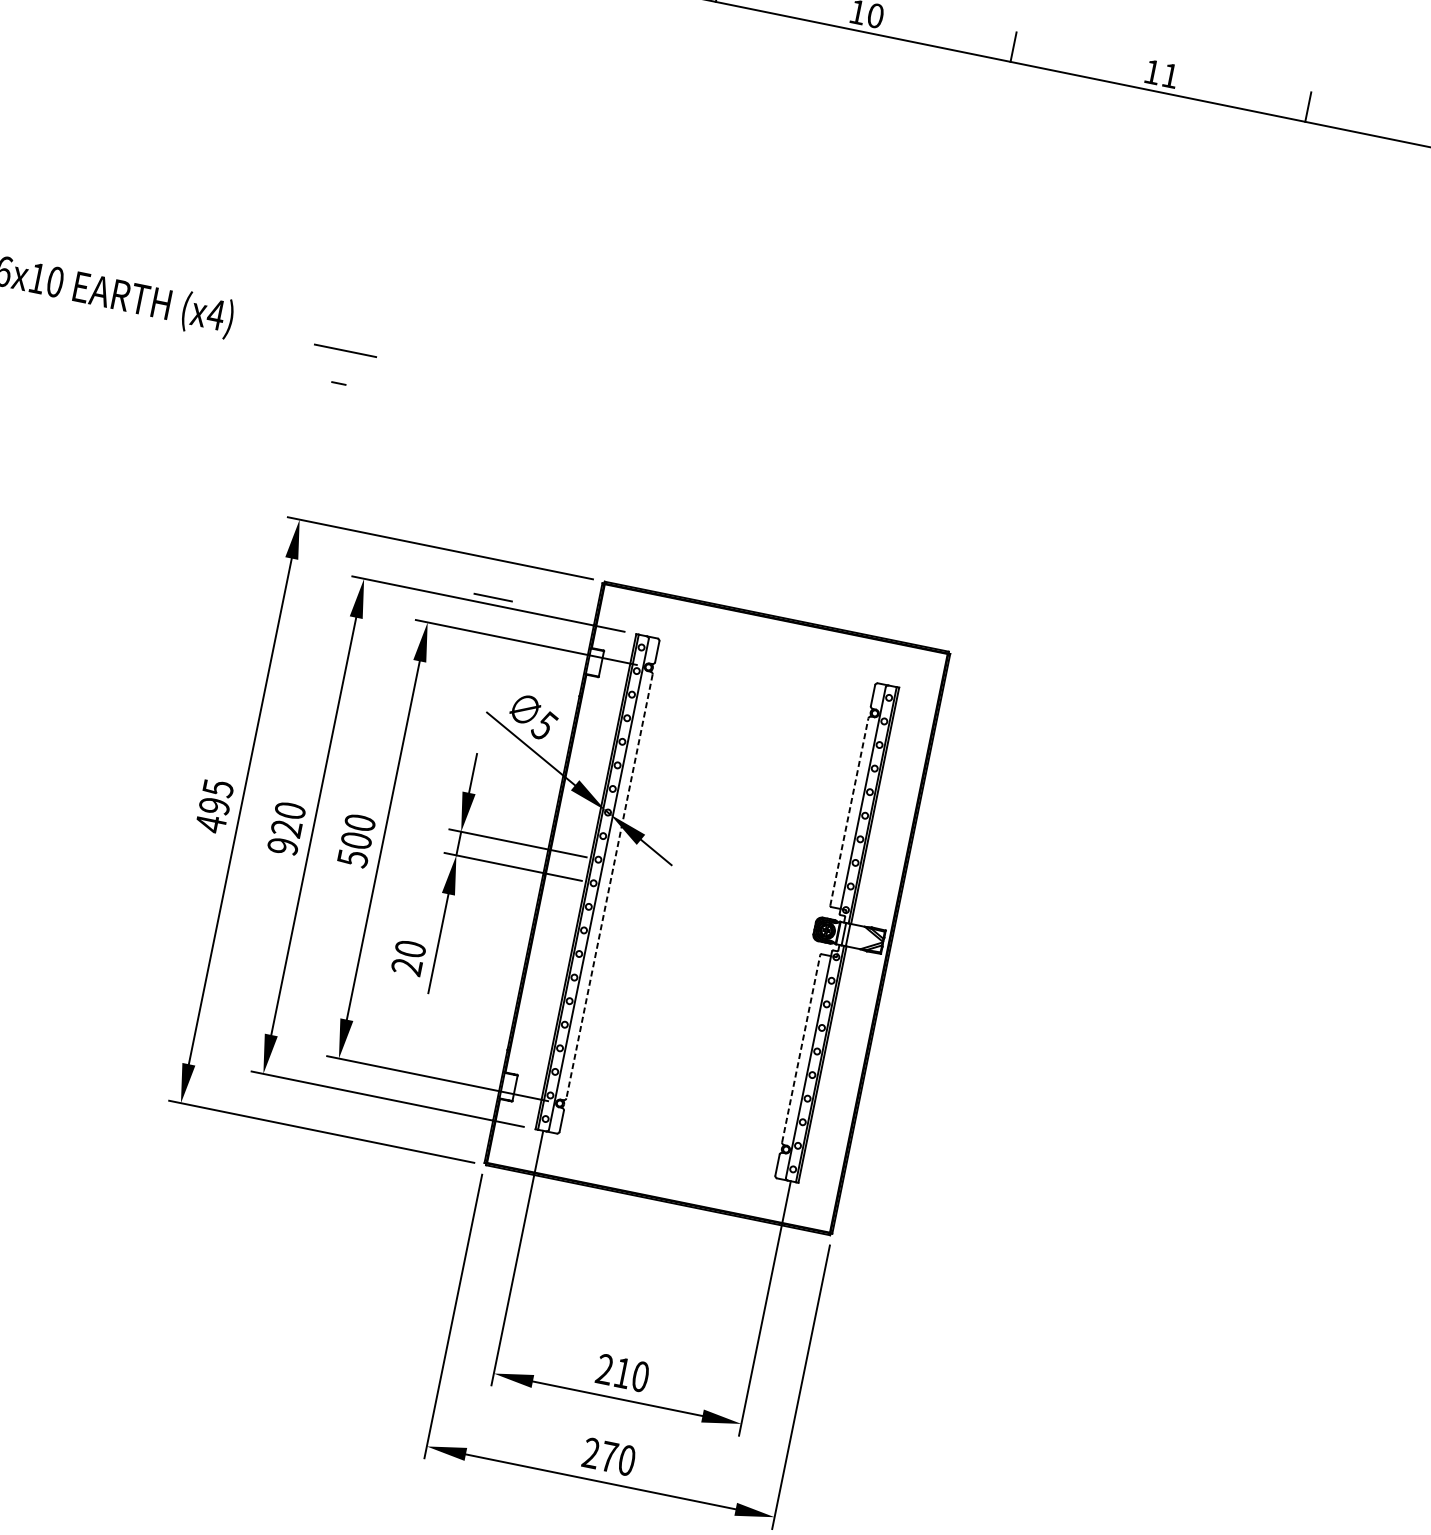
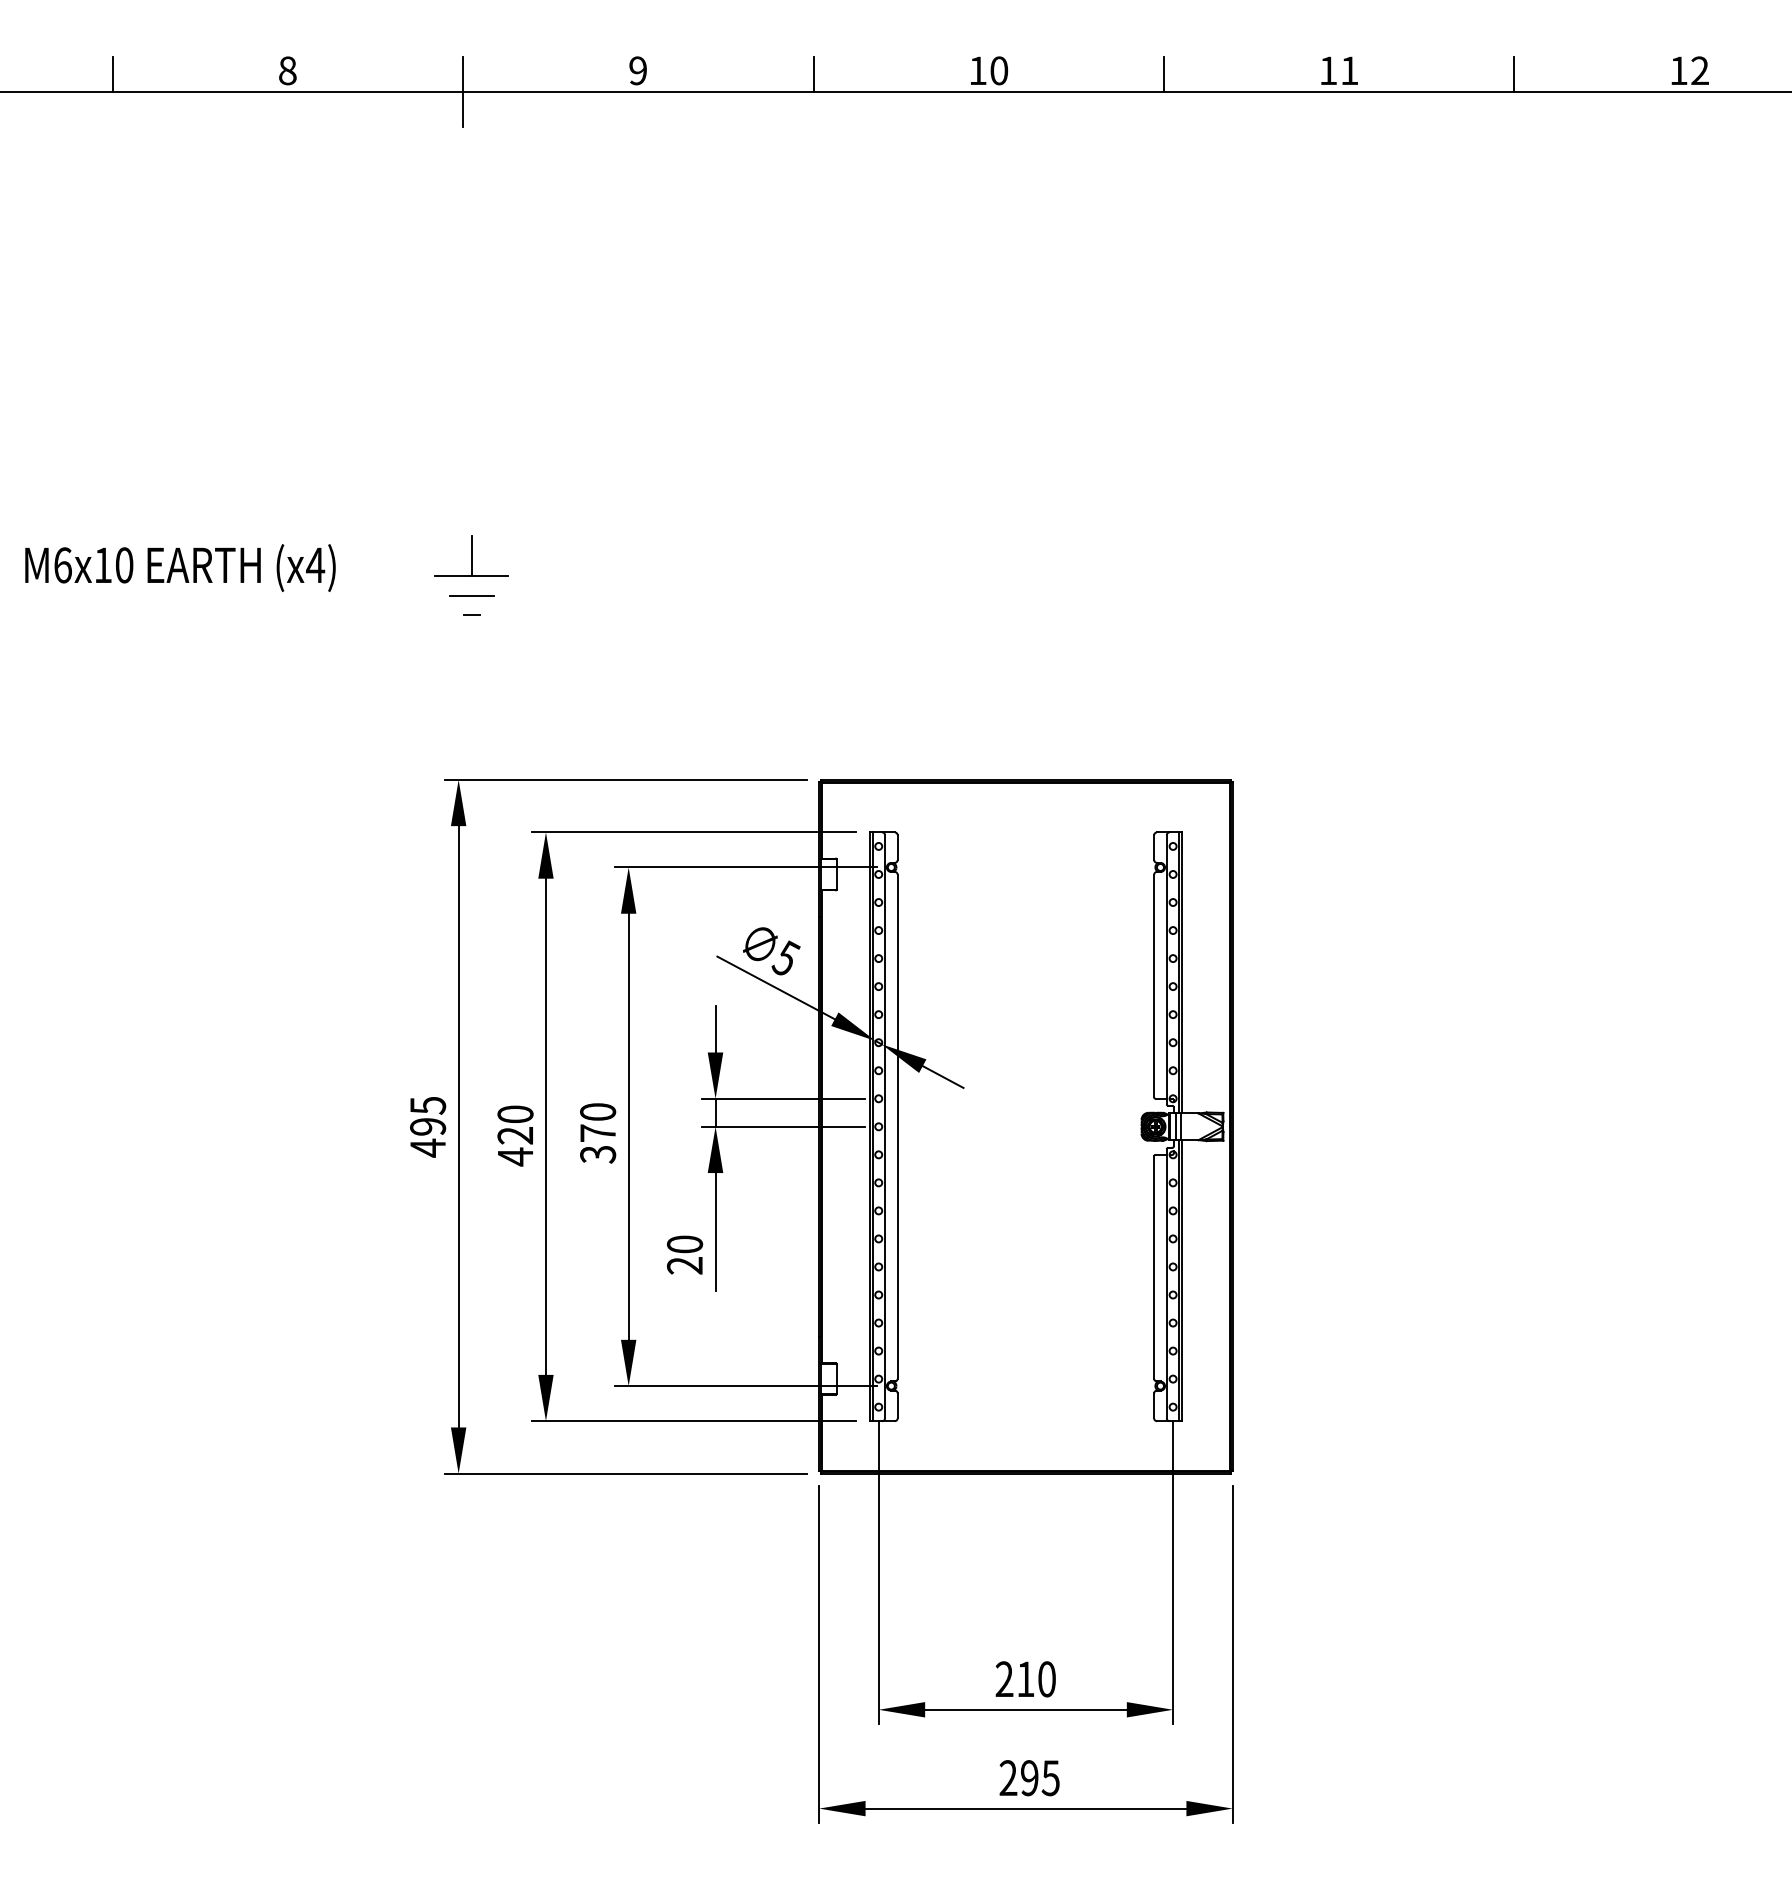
line: (348, 333) -> (471, 555), added
line: (493, 597) -> (471, 595), moved
line: (849, 811) -> (1154, 985), dashed -> solid
text: (283, 846) -> (515, 1156), 920 -> 420
text: (355, 849) -> (598, 1143), 500 -> 370
line: (609, 886) -> (897, 1126), dashed -> solid
line: (801, 1047) -> (1154, 1266), dashed -> solid
text: (618, 1459) -> (1040, 1778), 270 -> 295

